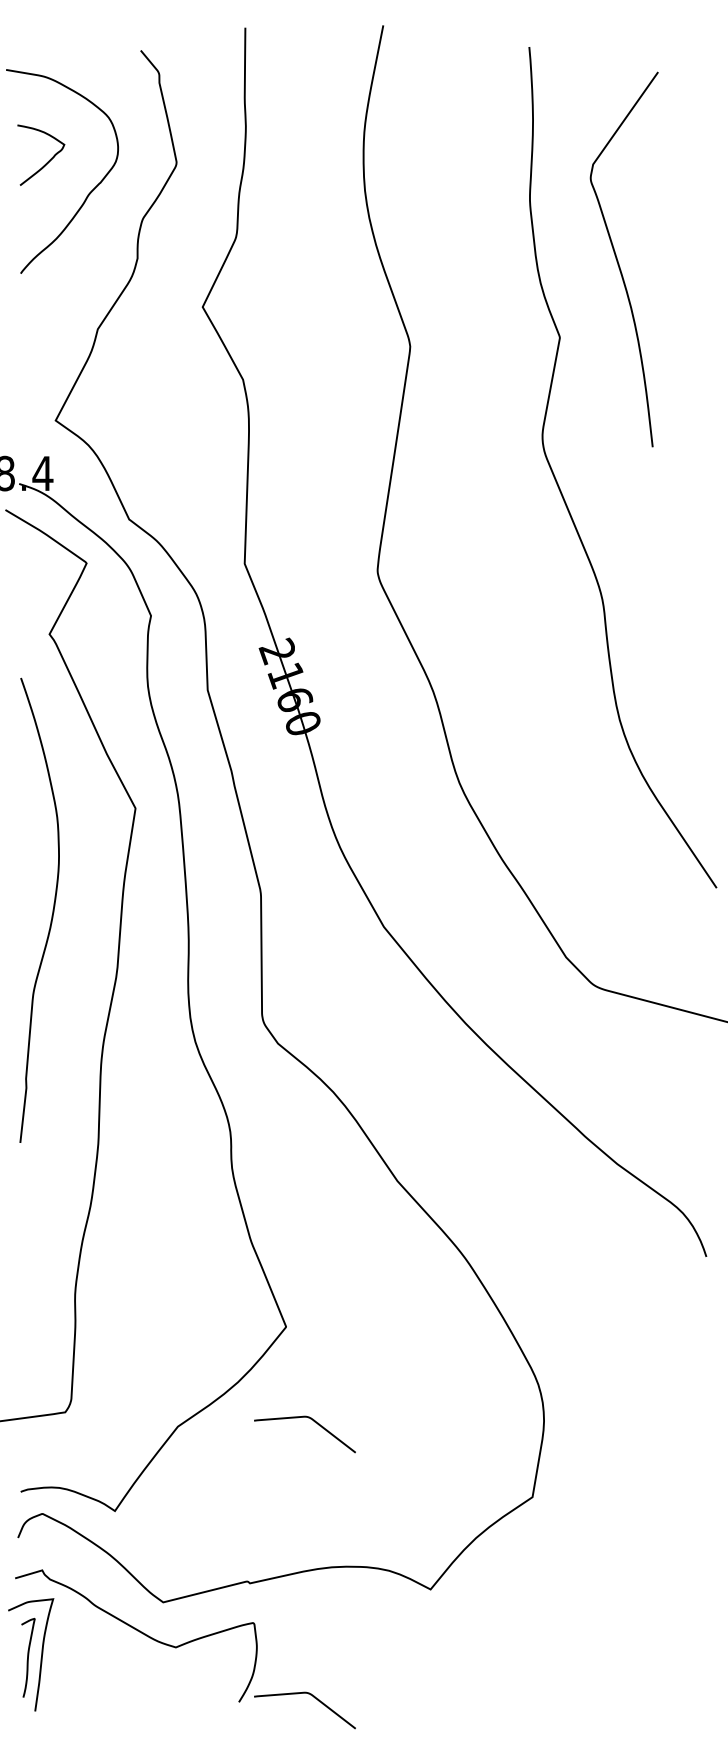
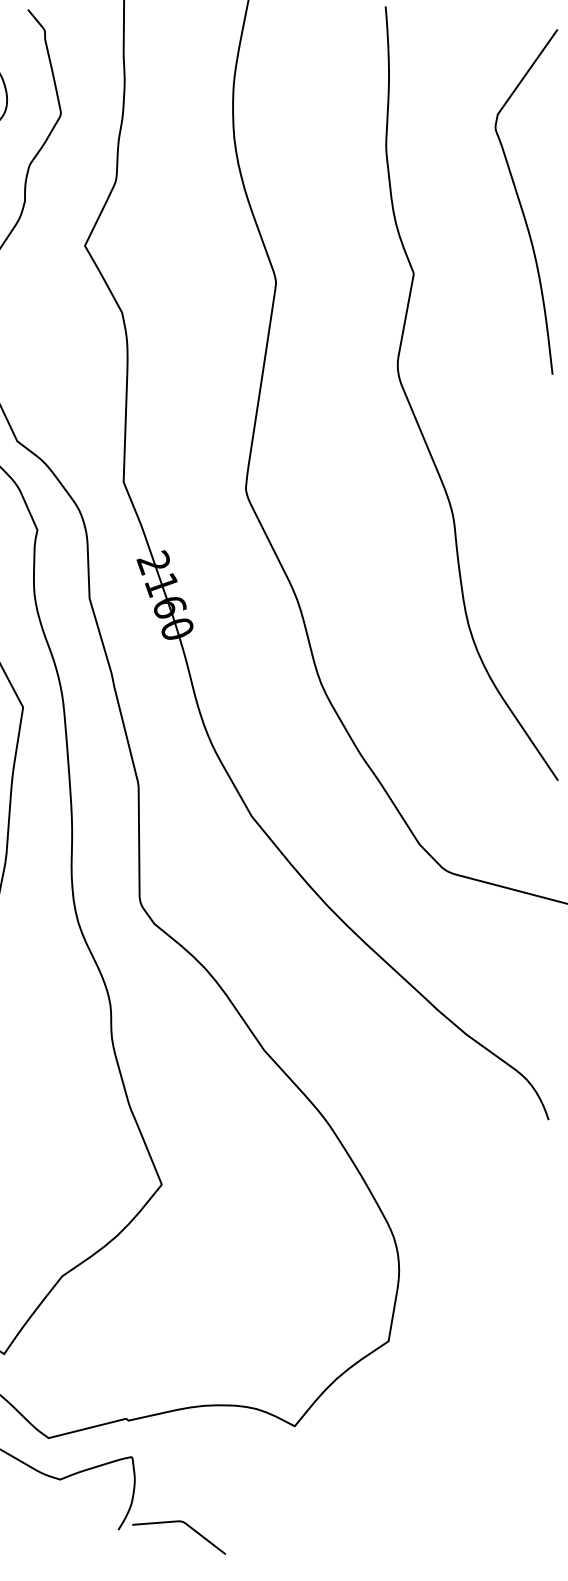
curve: (618, 260) -> (521, 202), moved
curve: (314, 1422) -> (187, 1272), removed

